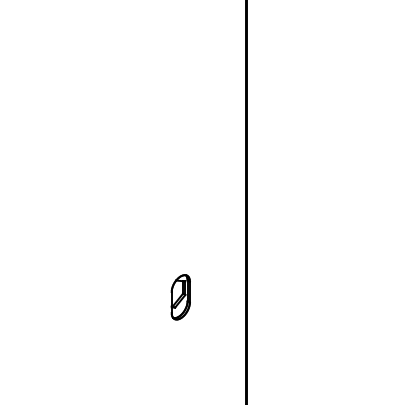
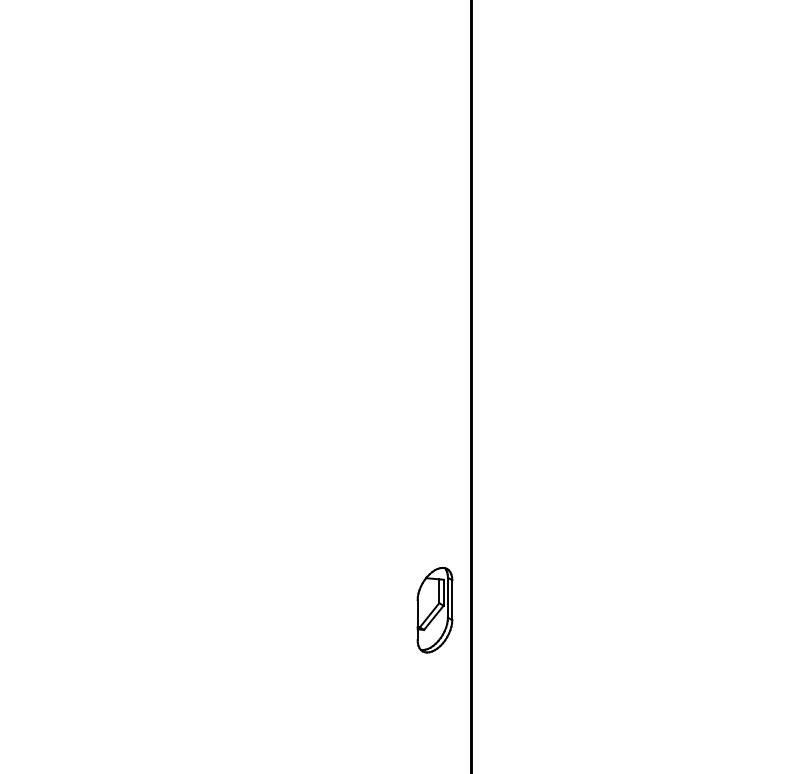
part: (180, 297) -> (434, 610), moved

